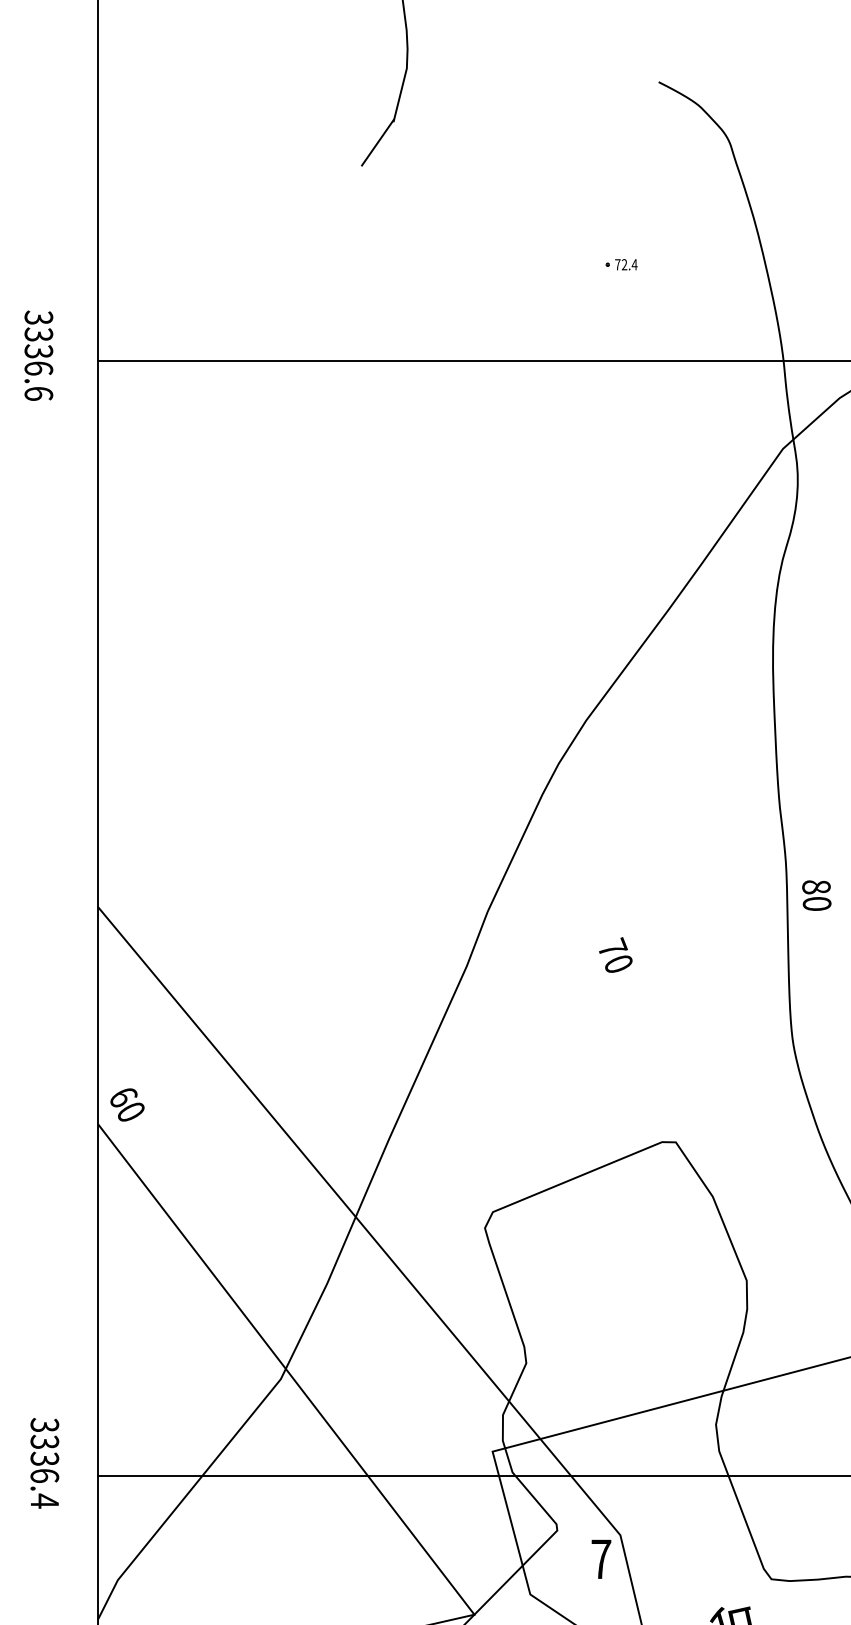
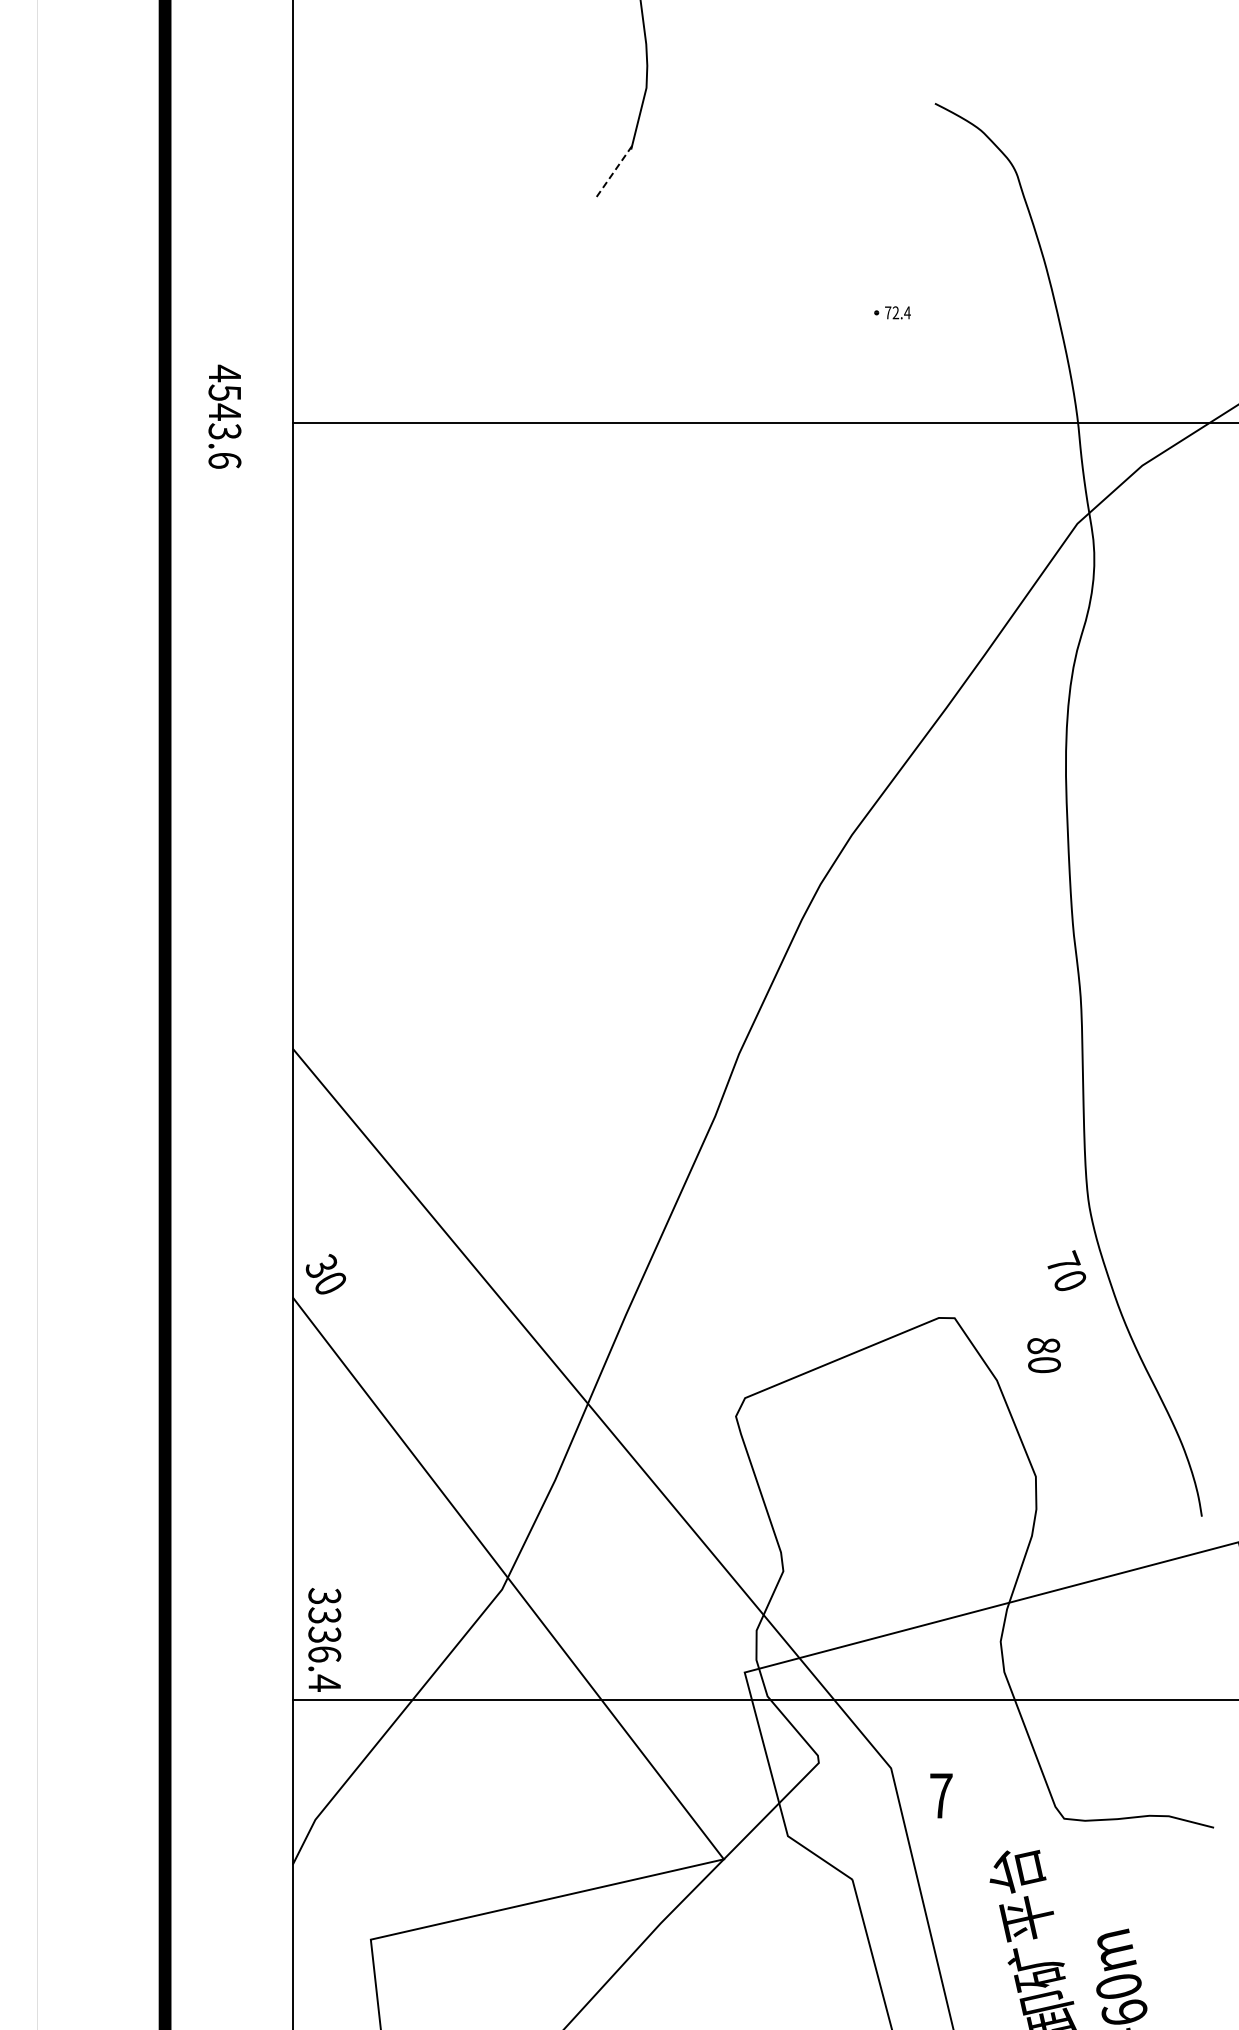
line: (378, 143) -> (613, 173), solid -> dashed
text: (38, 342) -> (224, 401), 3336.6 -> 4543.6
text: (816, 895) -> (1043, 1355), moved
text: (615, 954) -> (1066, 1270), moved
text: (123, 1097) -> (321, 1266), 60 -> 30
text: (44, 1462) -> (324, 1639), moved
text: (601, 1558) -> (941, 1795), moved

